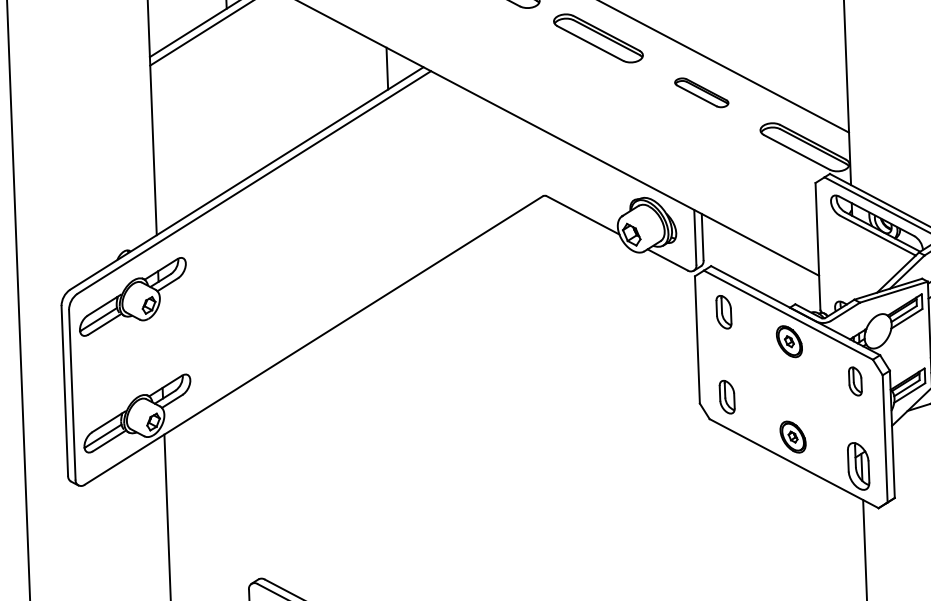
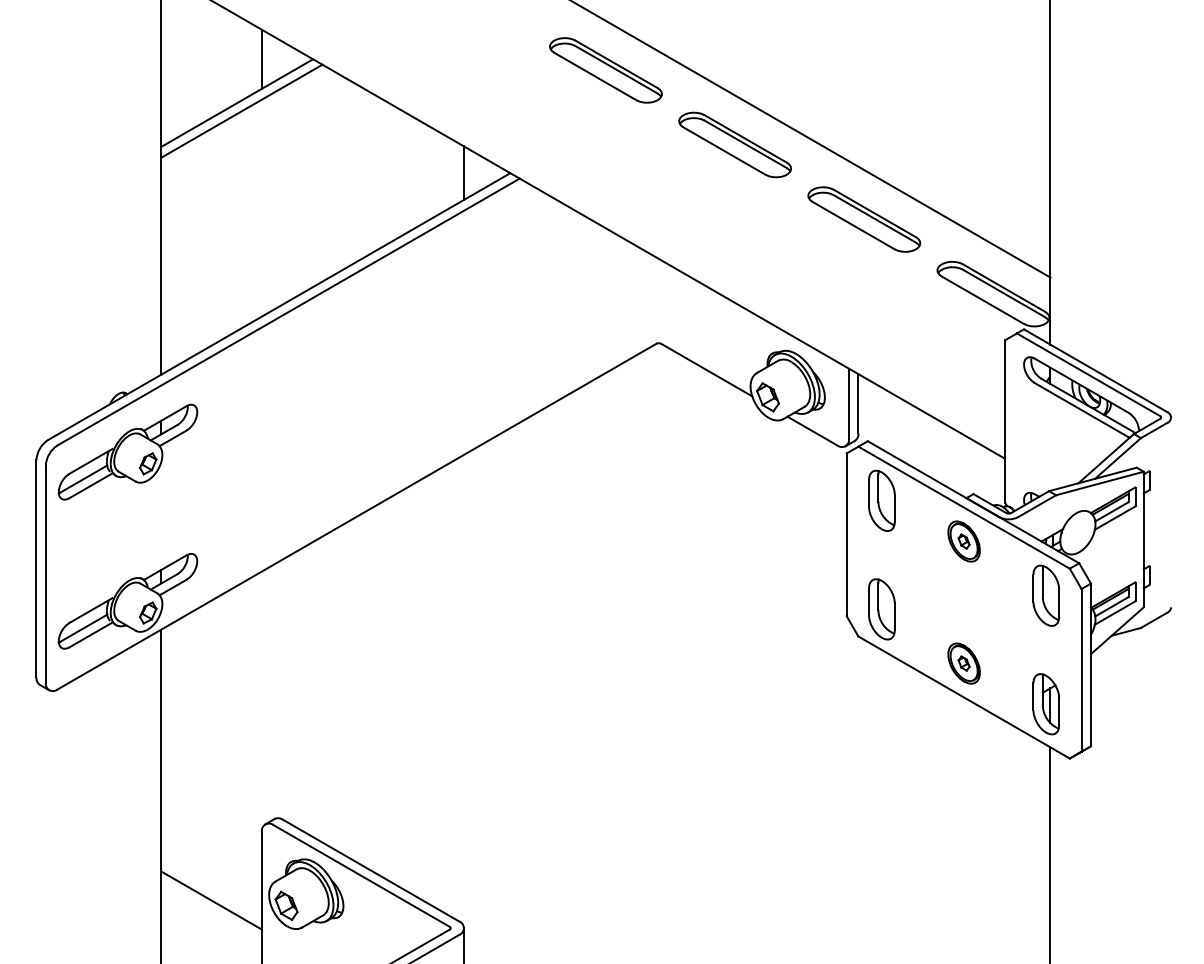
part: (701, 92) -> (864, 219), size x1.67
part: (723, 312) -> (881, 500), size x1.43
part: (855, 381) -> (1046, 595), size x1.67
part: (726, 397) -> (881, 609), size x1.43

